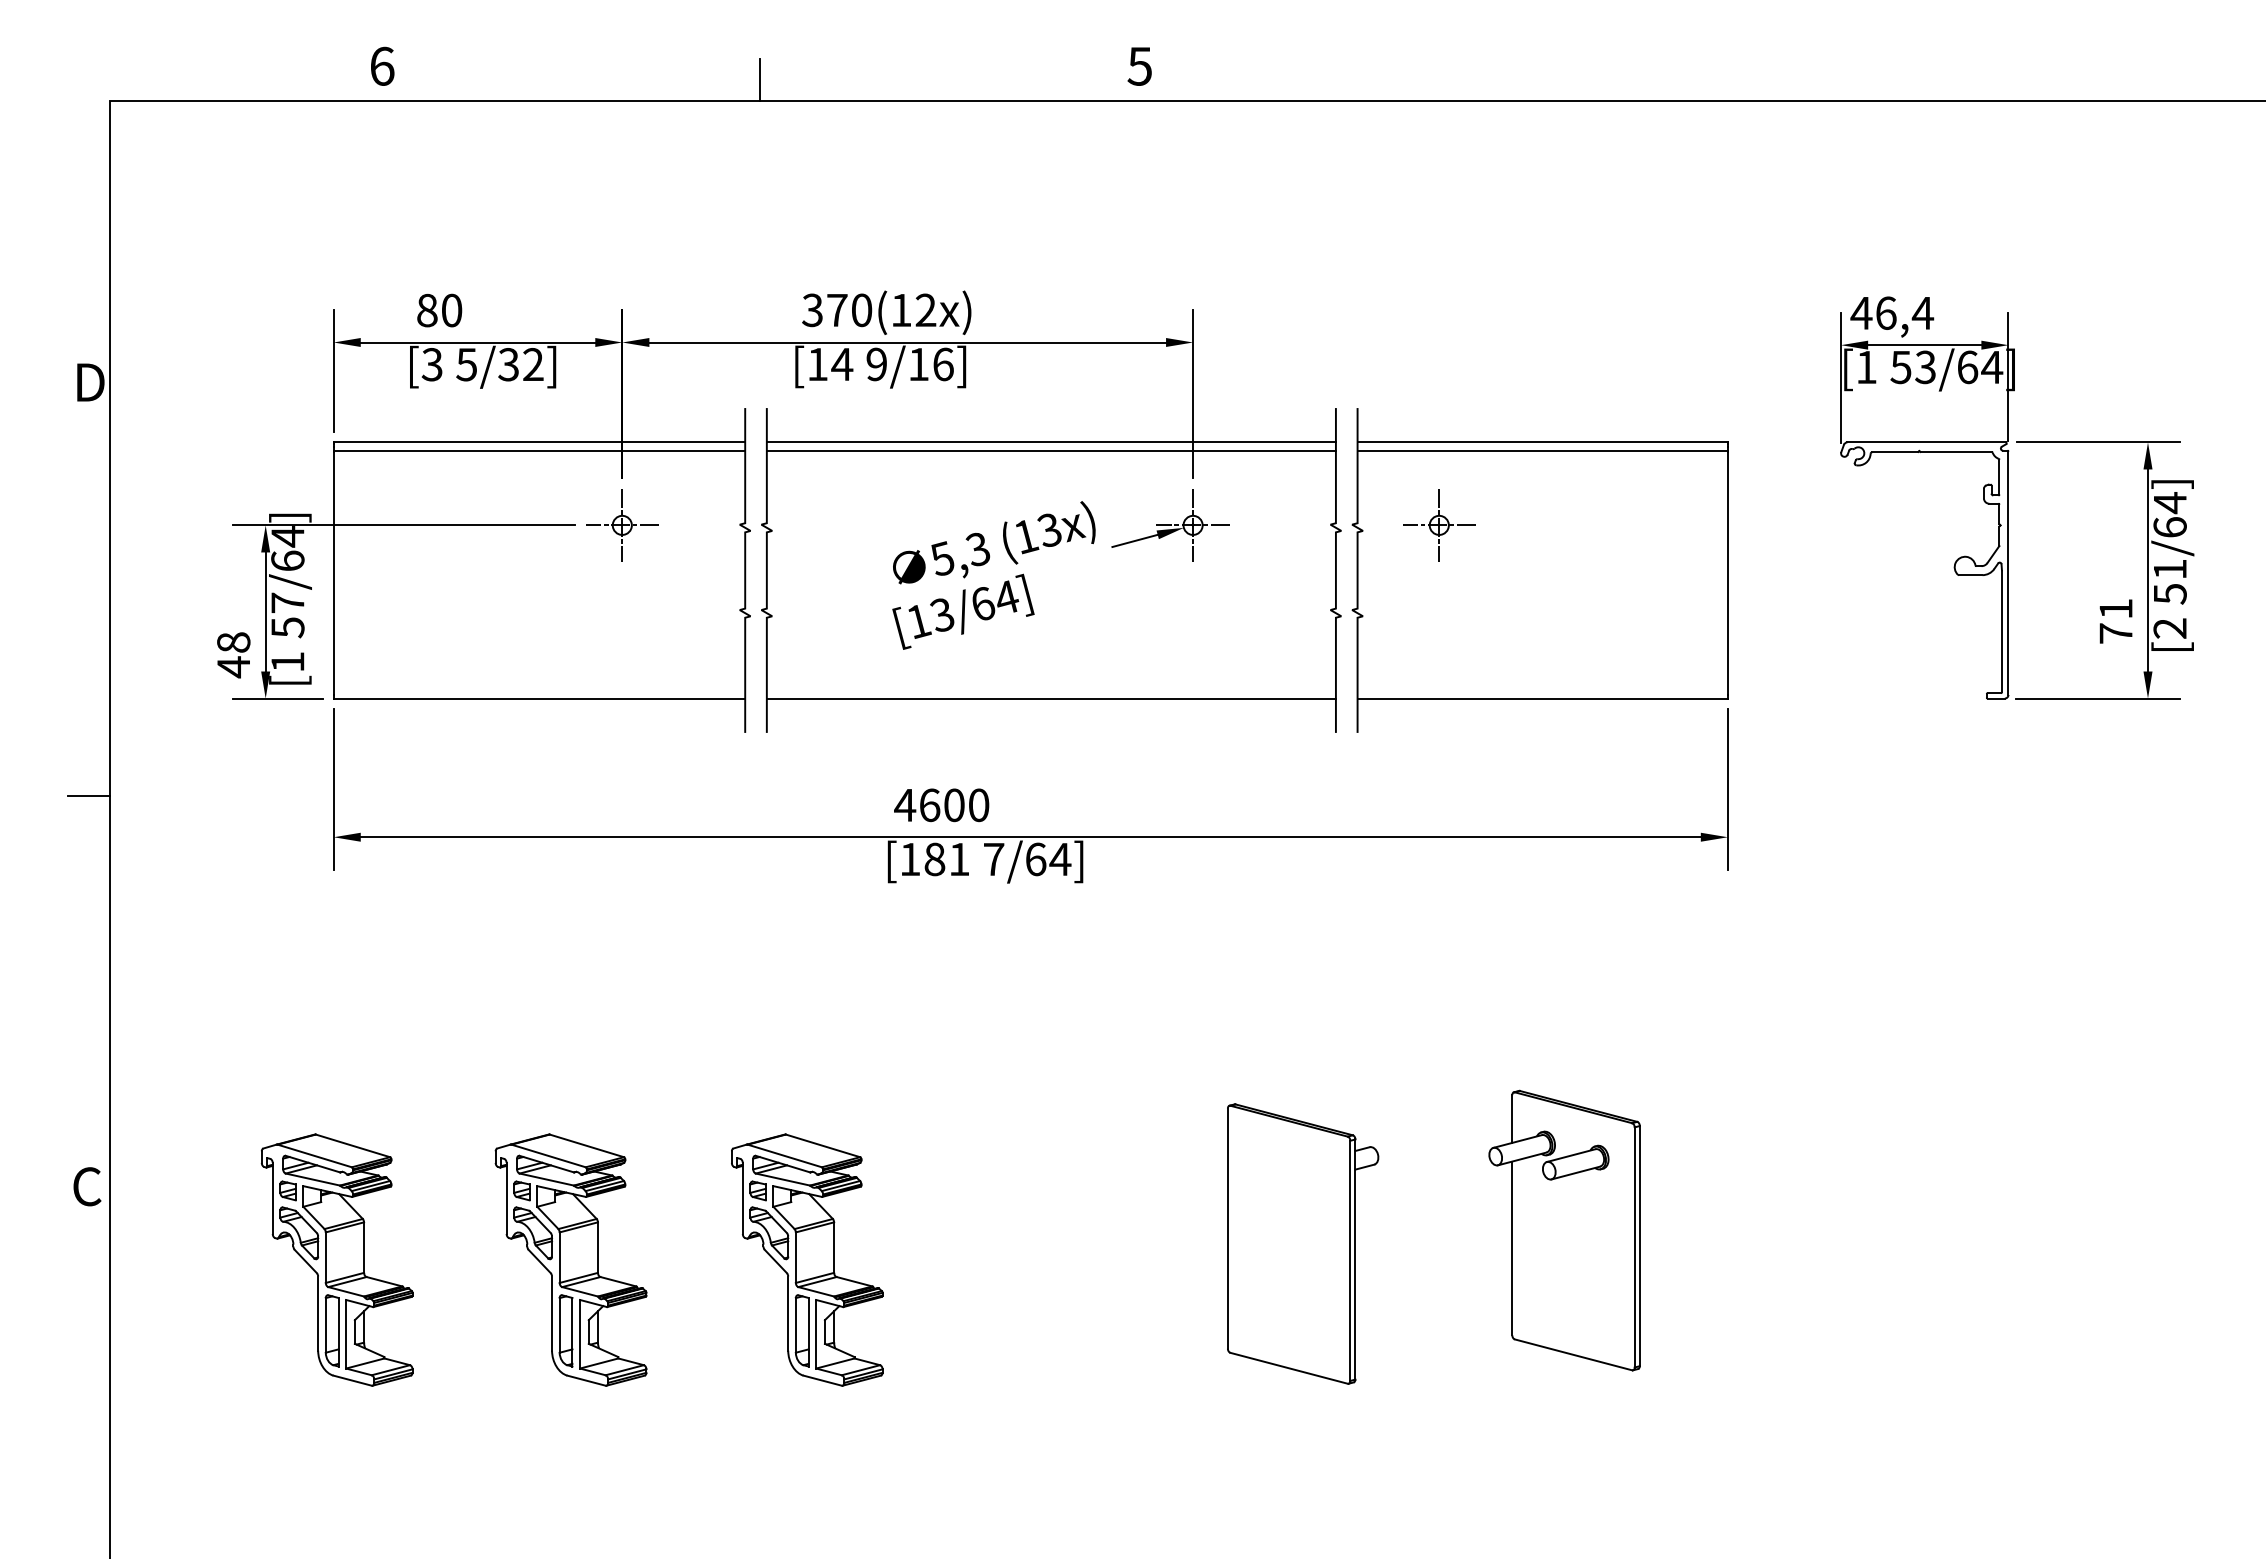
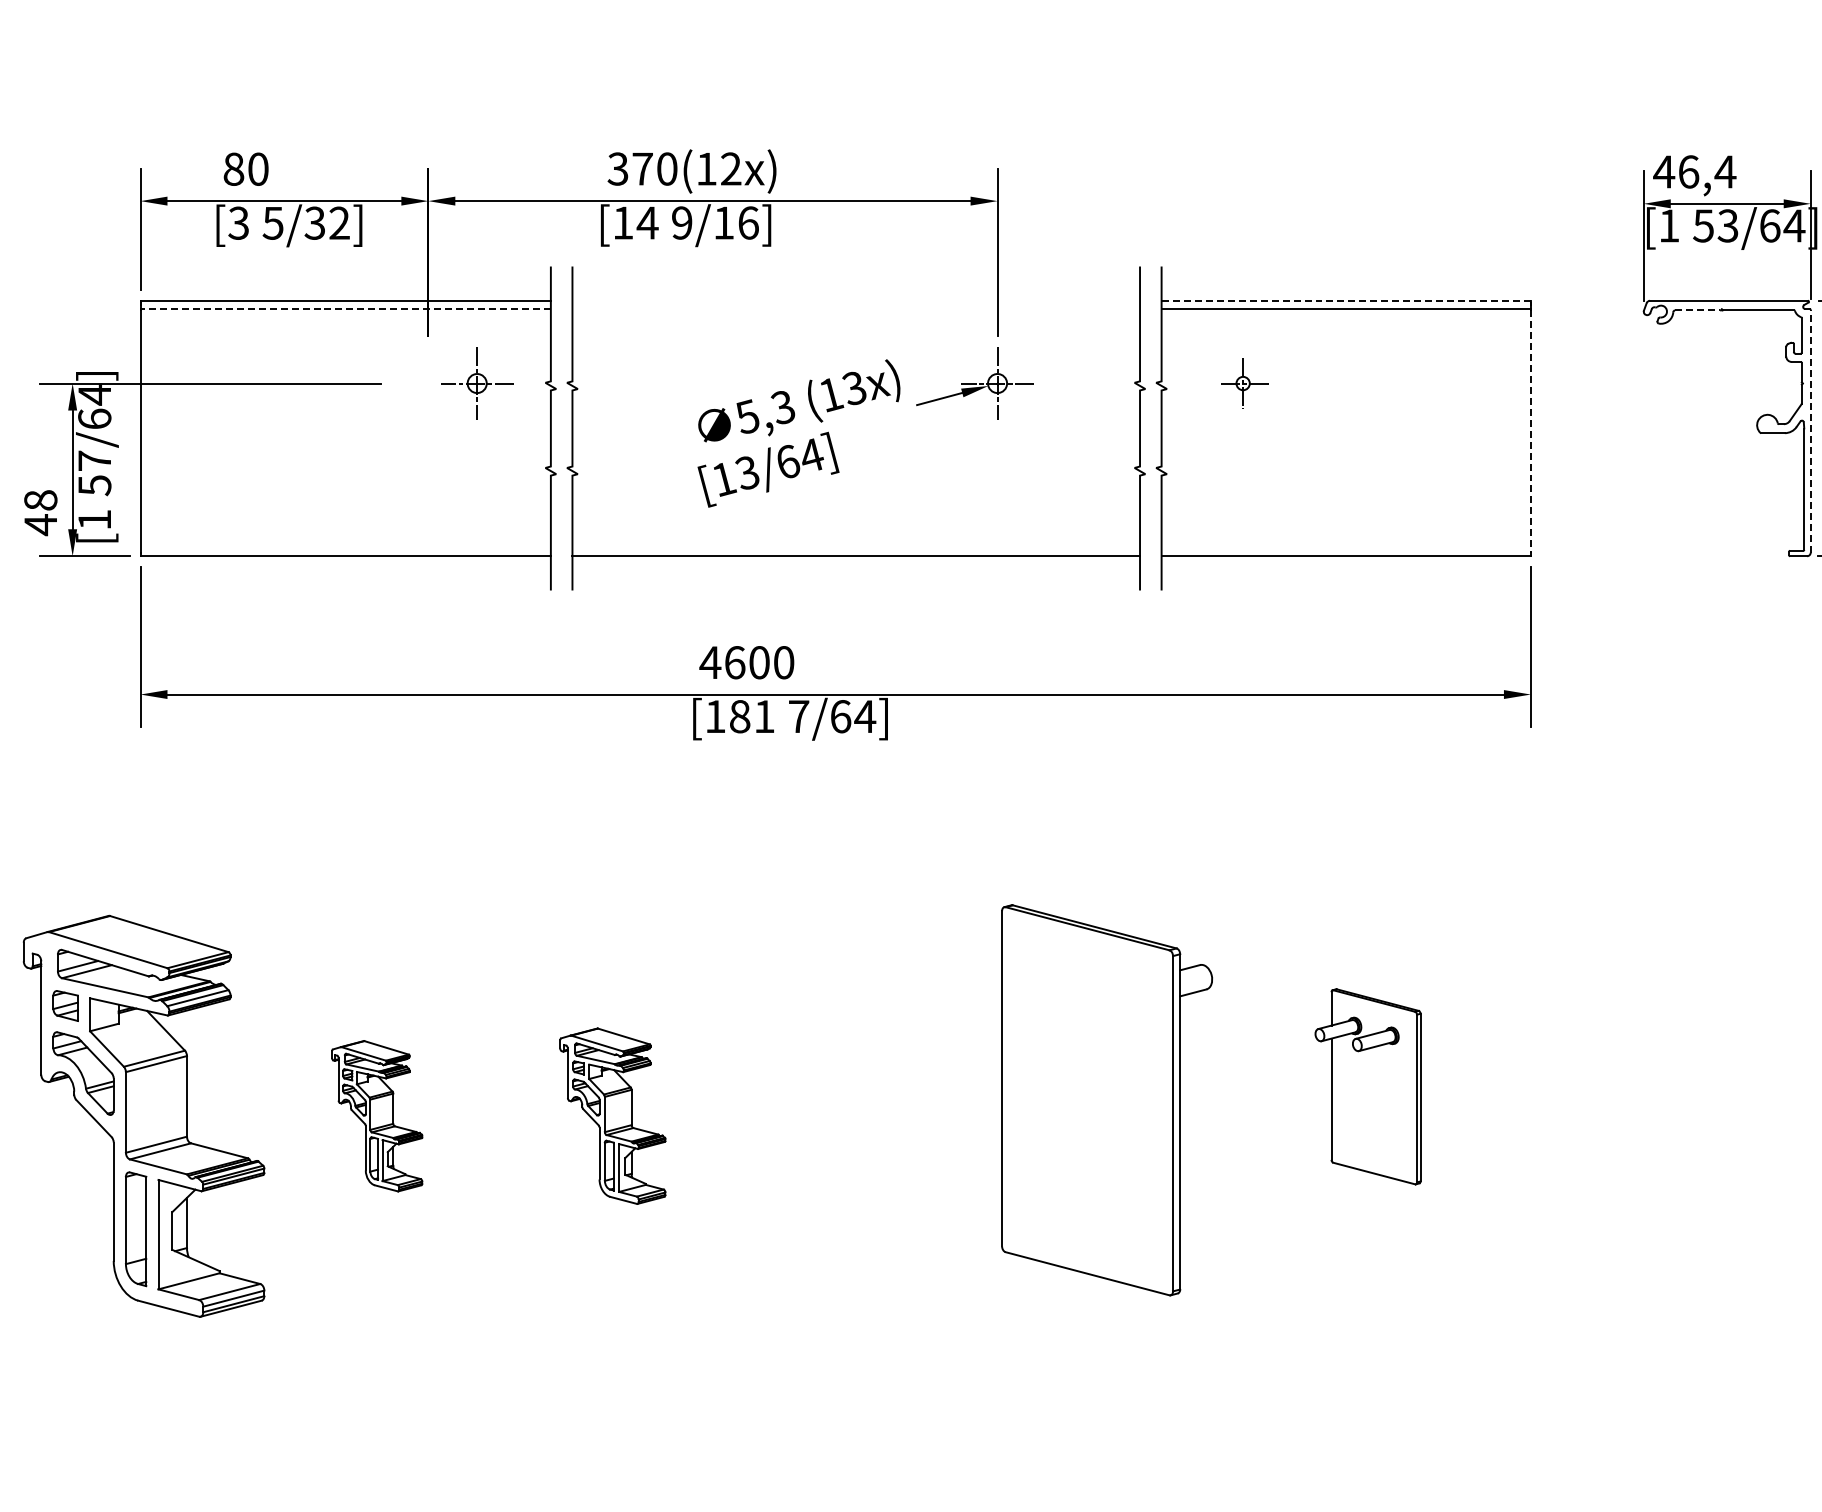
line: (1050, 442) -> (855, 300), removed
line: (1542, 442) -> (1346, 300), solid -> dashed
line: (539, 450) -> (345, 308), solid -> dashed
line: (1050, 450) -> (855, 308), removed
line: (1895, 452) -> (1698, 310), solid -> dashed
part: (622, 525) -> (477, 383), moved
part: (1439, 525) -> (1243, 383), size x0.7
line: (1727, 573) -> (1530, 431), solid -> dashed
line: (2008, 573) -> (1810, 431), solid -> dashed
part: (1564, 1230) -> (1367, 1086), size x0.7
part: (1303, 1243) -> (1107, 1099), size x1.4
part: (336, 1259) -> (143, 1115), size x1.6
part: (570, 1259) -> (376, 1115), size x0.6
part: (807, 1259) -> (613, 1115), size x0.7

